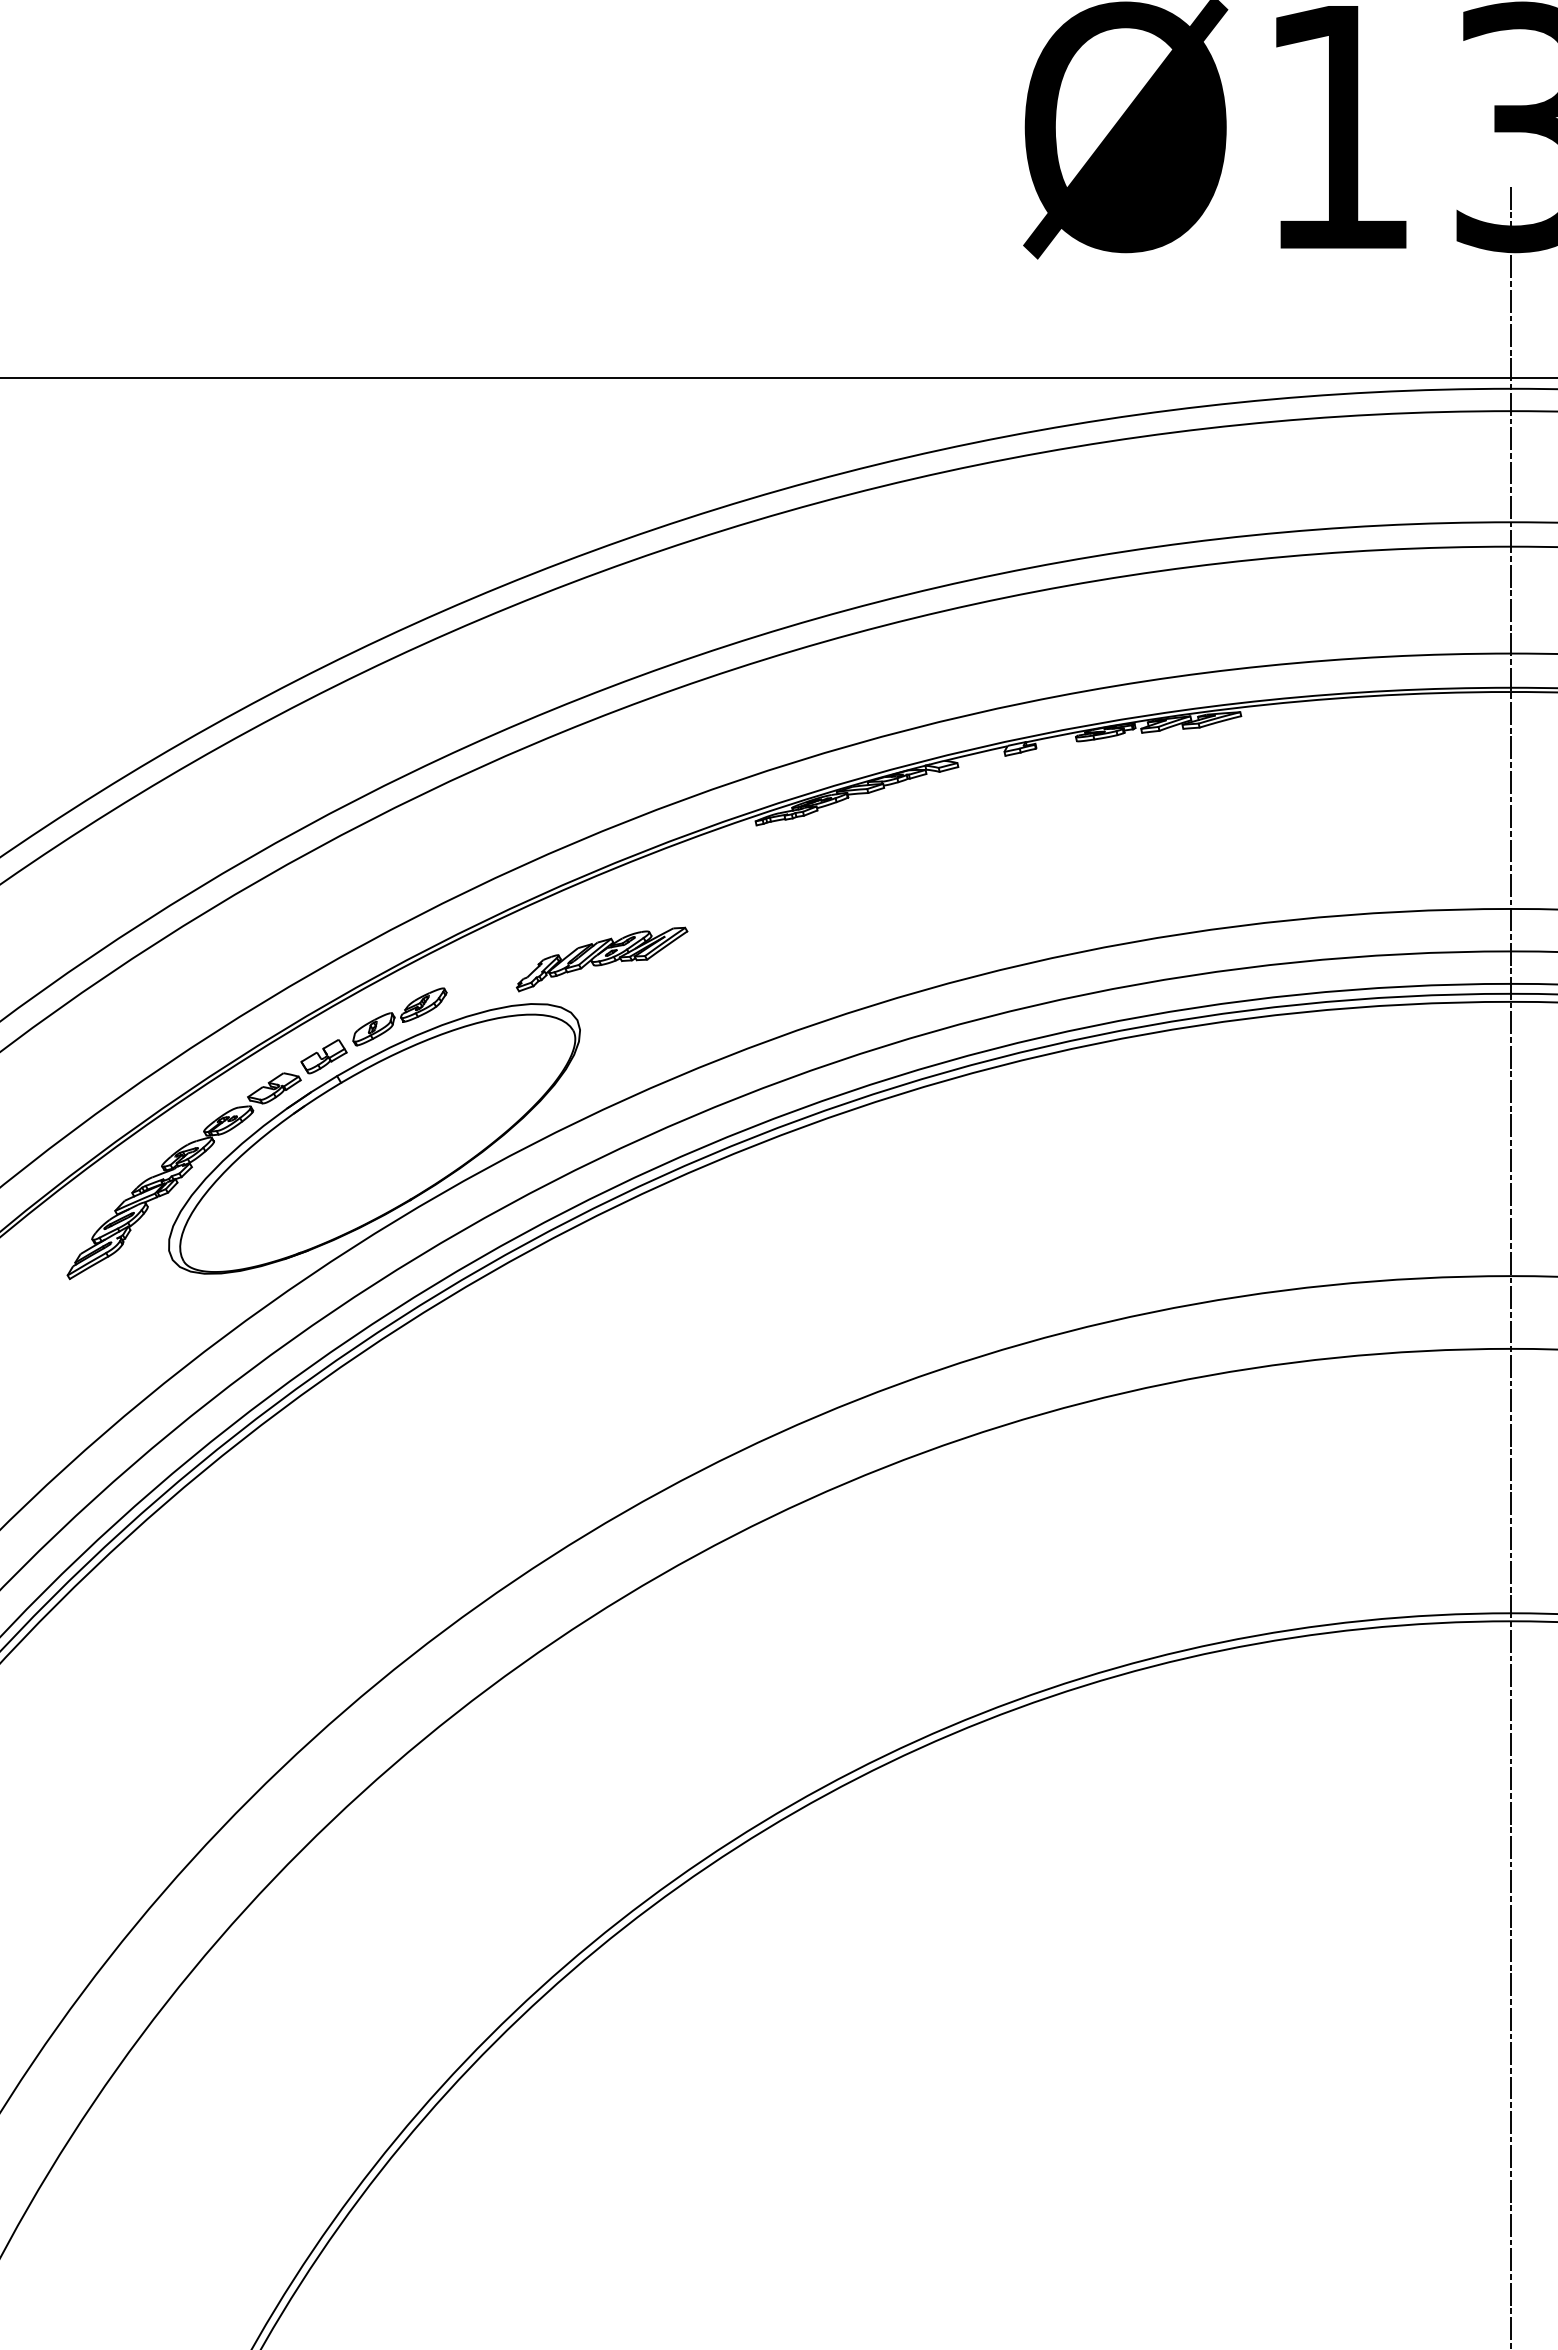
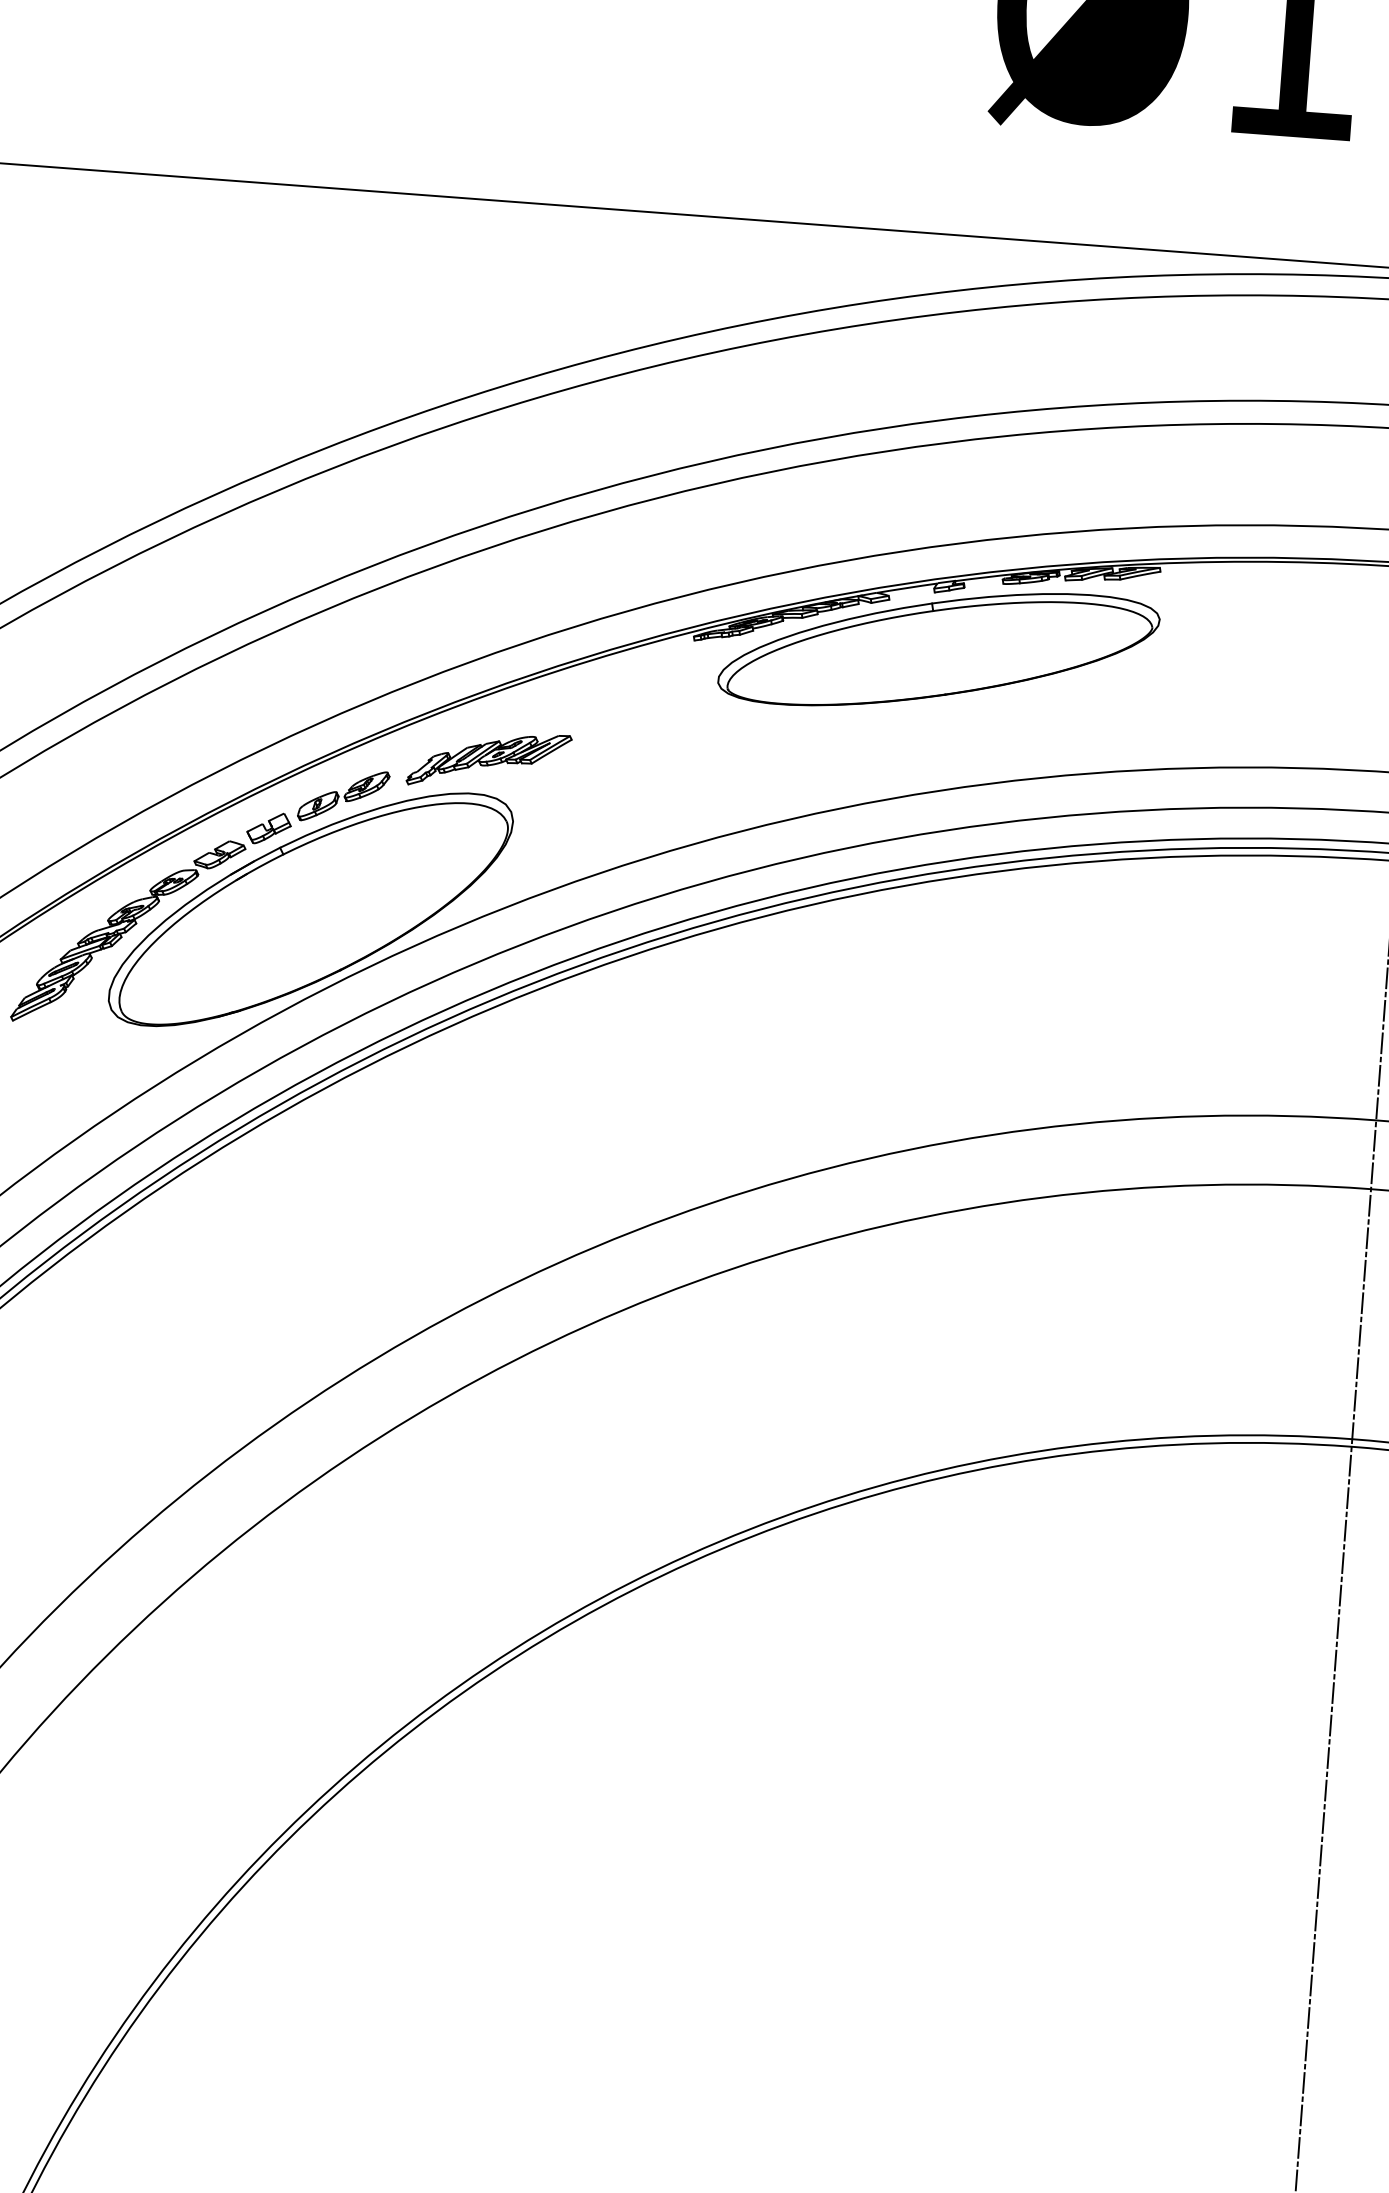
part: (1014, 815) -> (939, 649), added
part: (601, 959) -> (488, 760), moved

